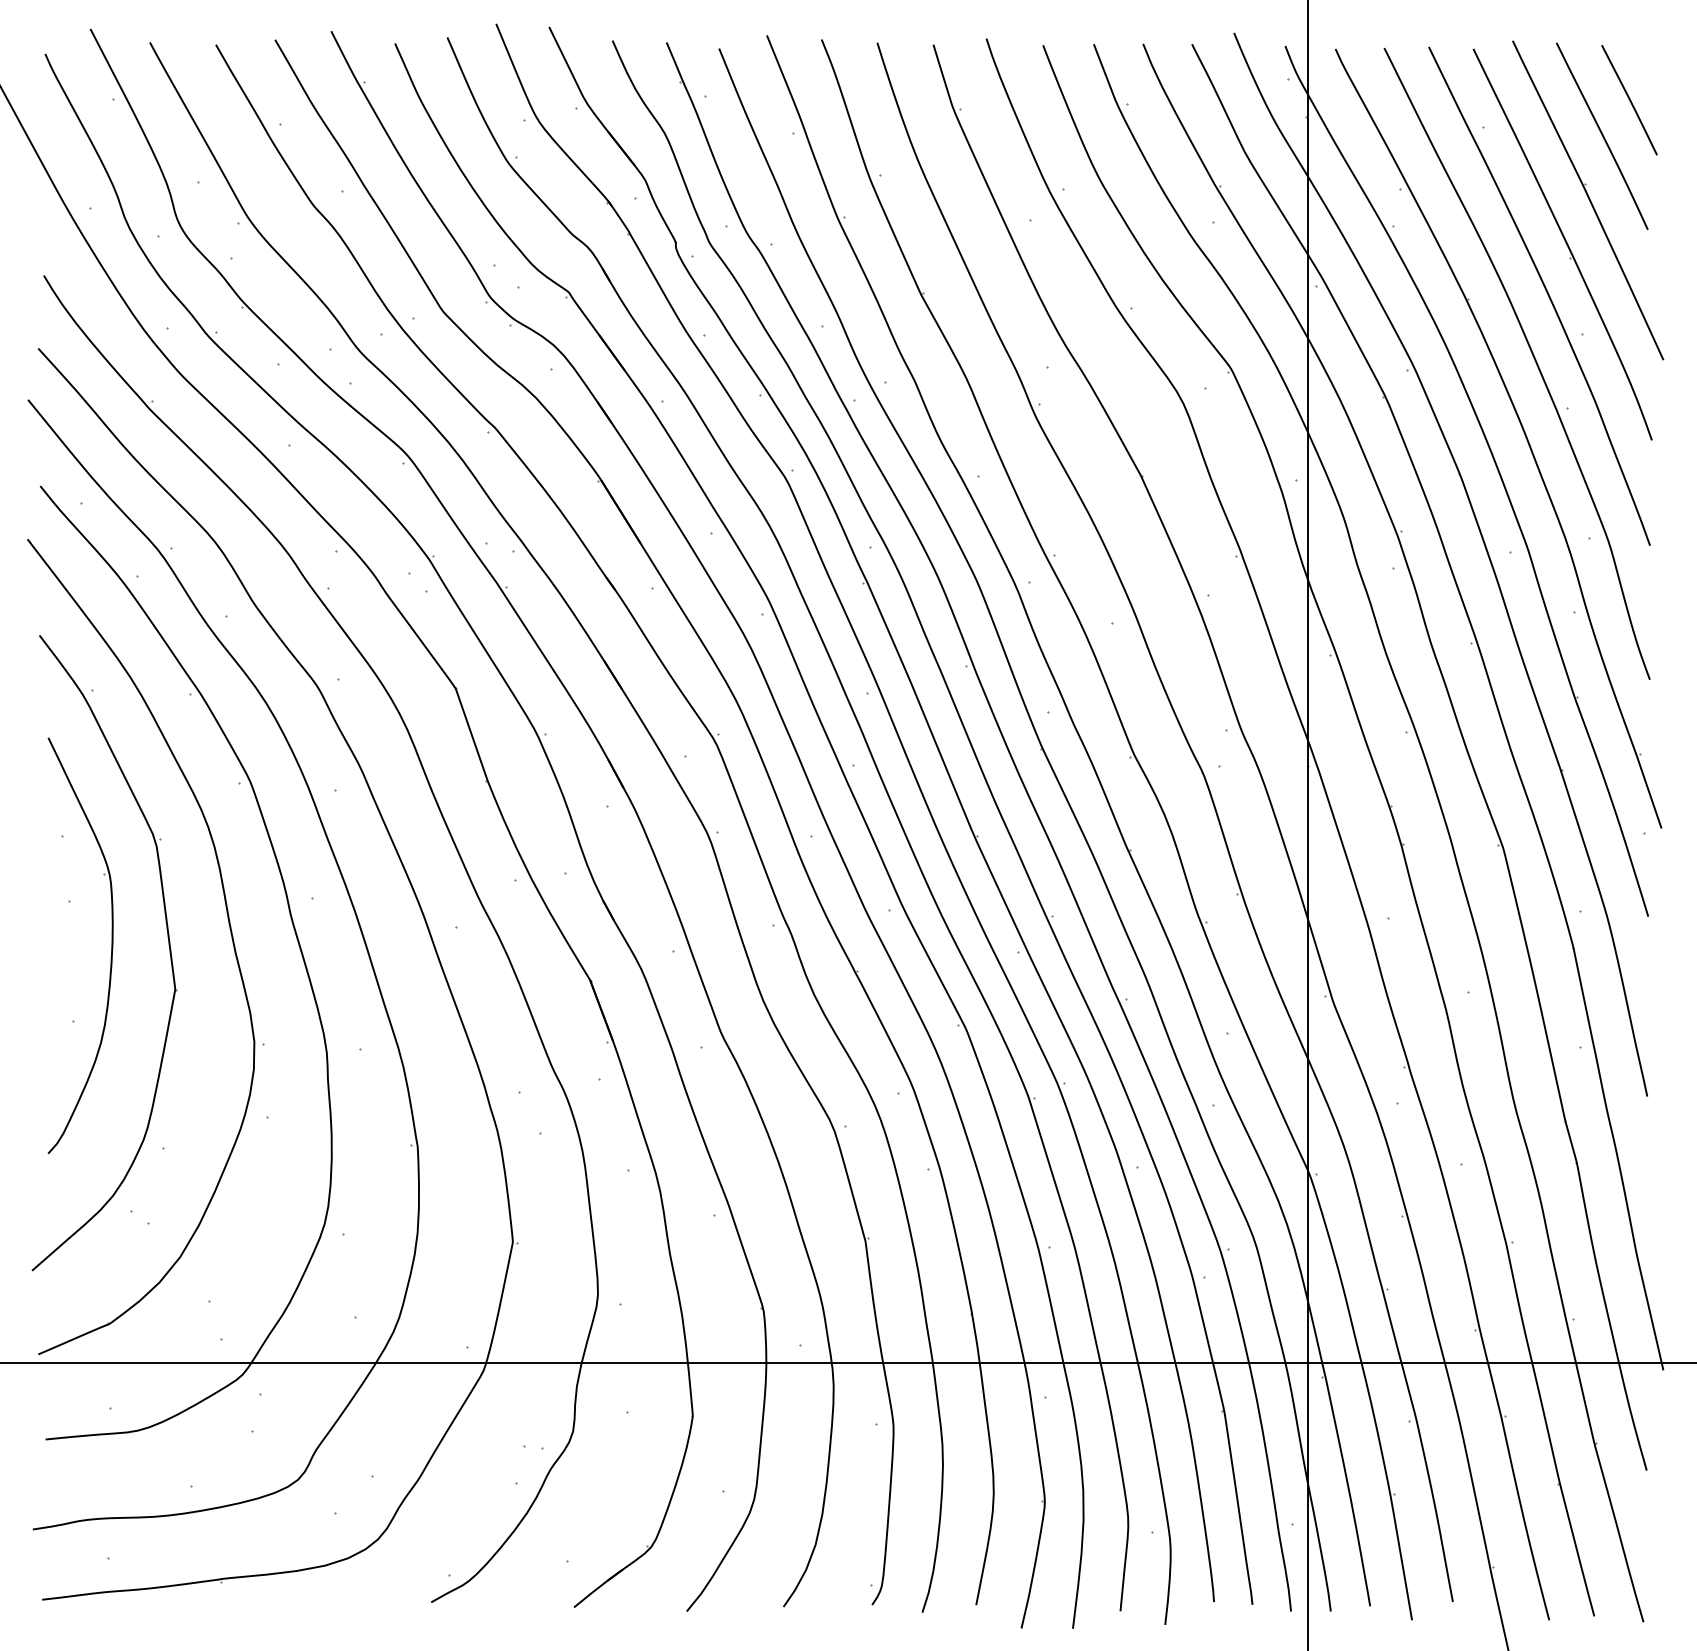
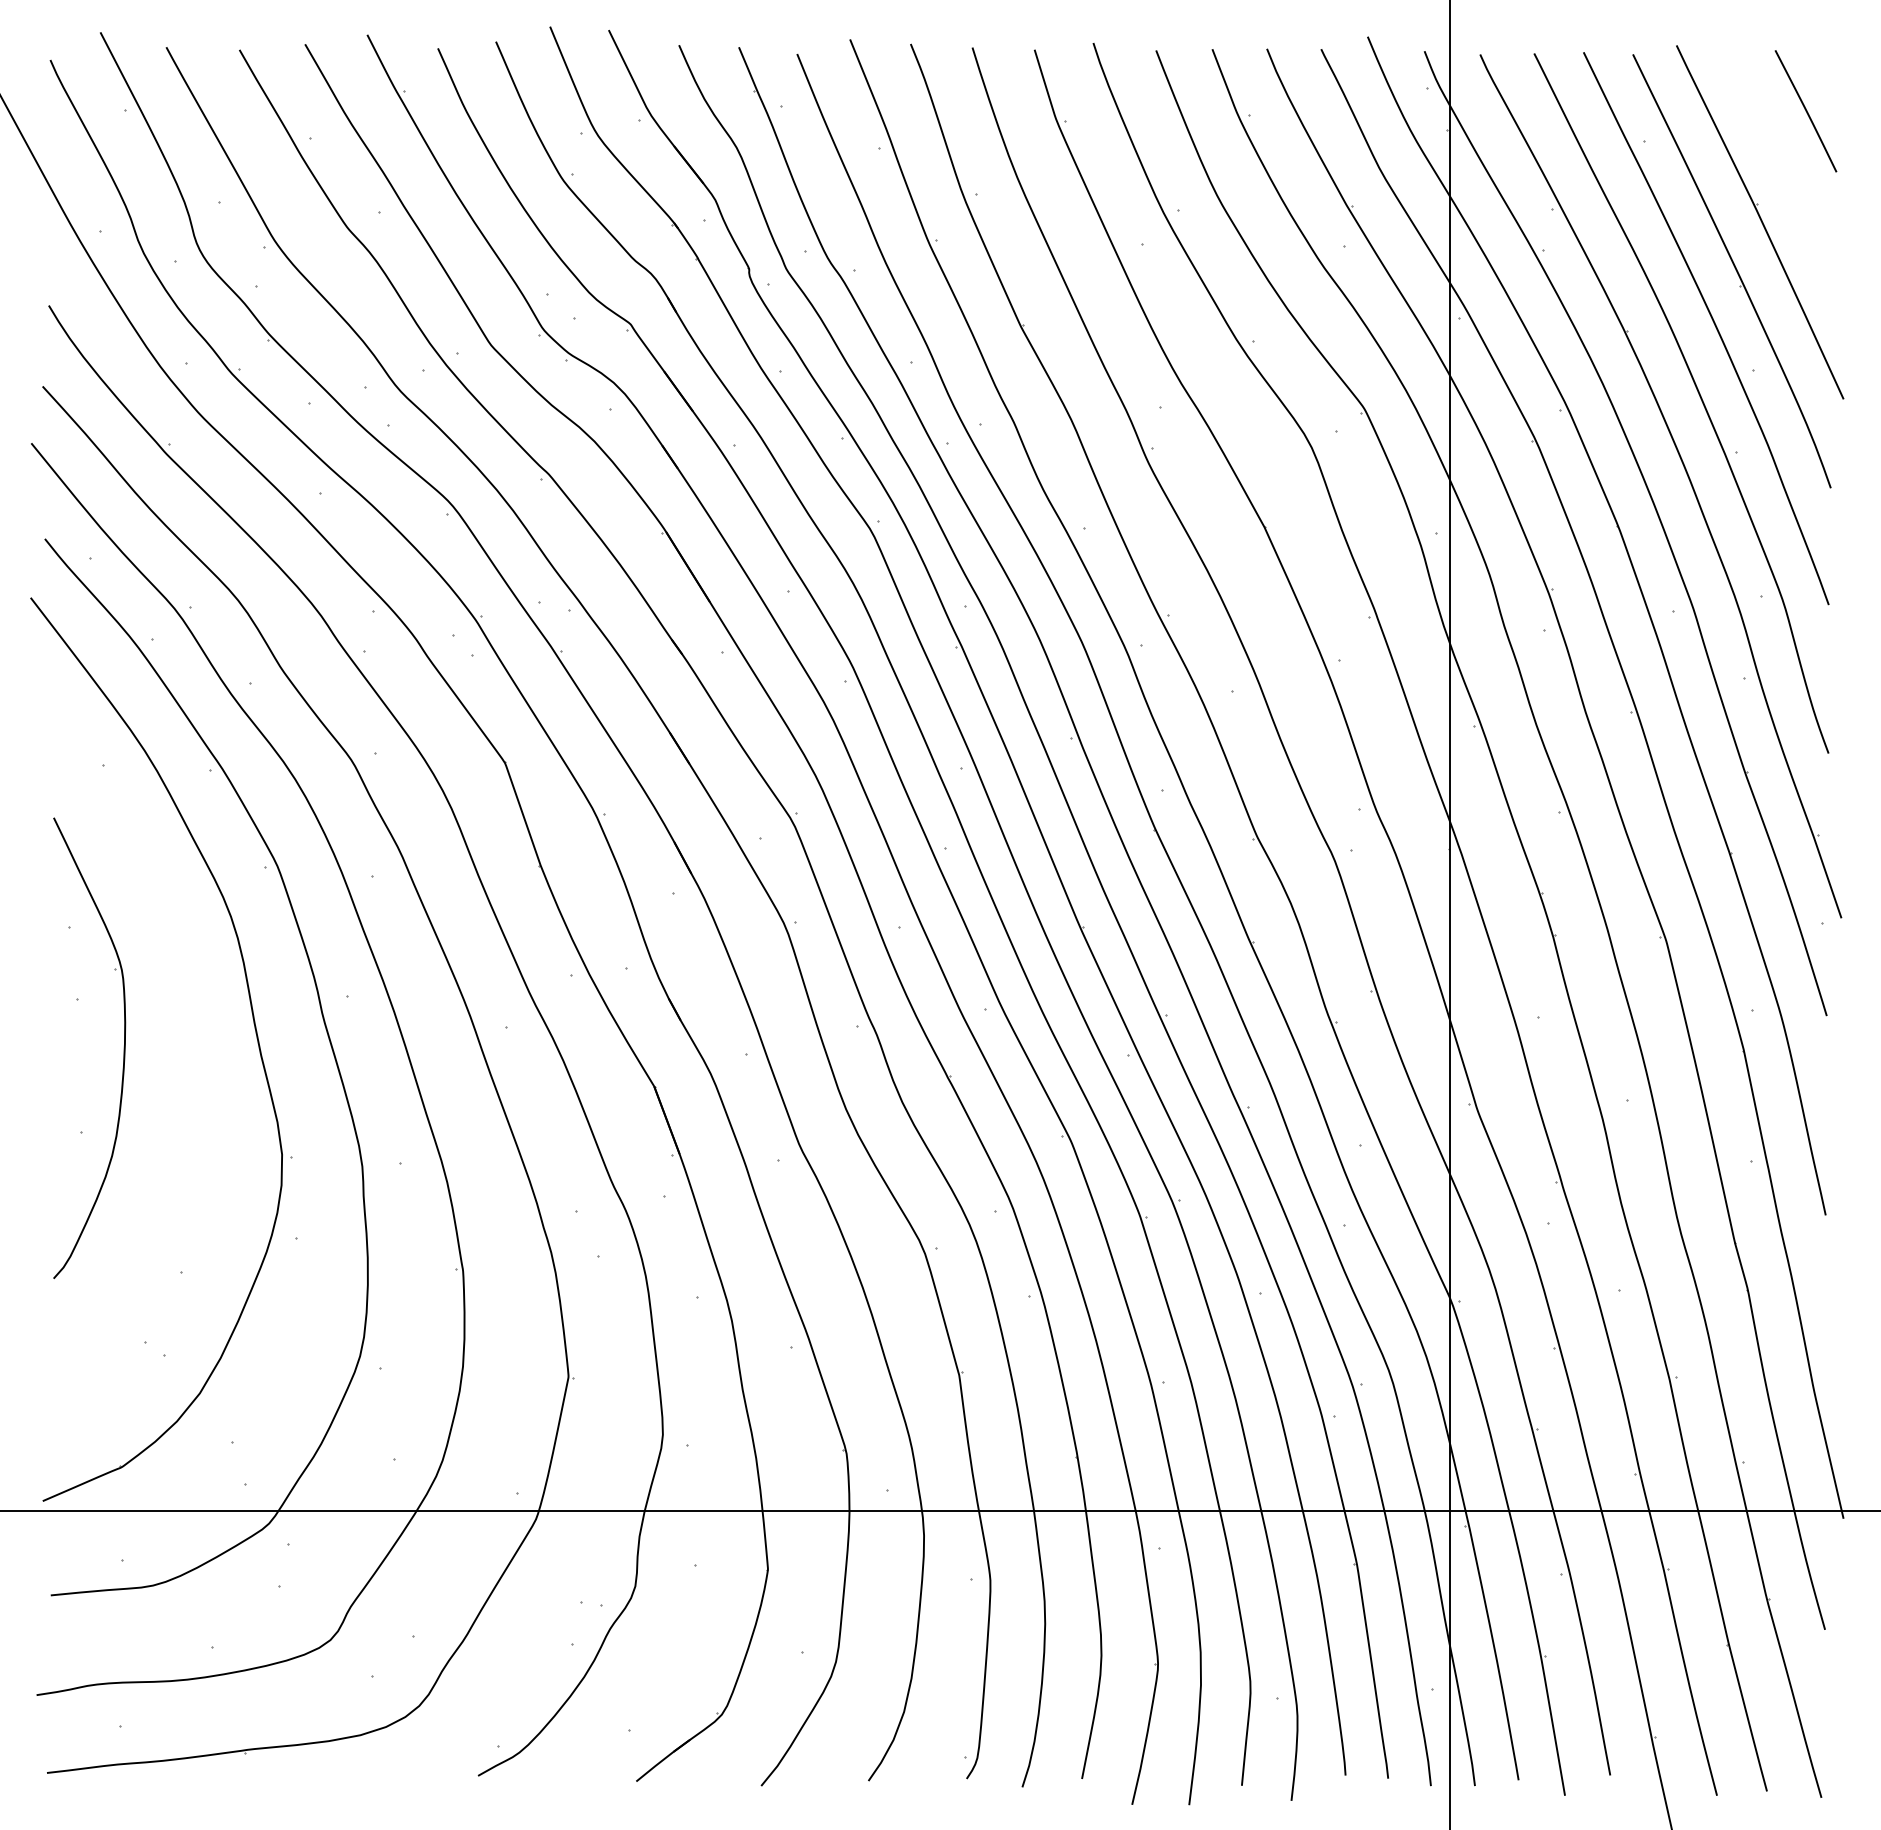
curve: (1602, 136) -> (1775, 151), removed
part: (168, 948) -> (187, 1051), removed

